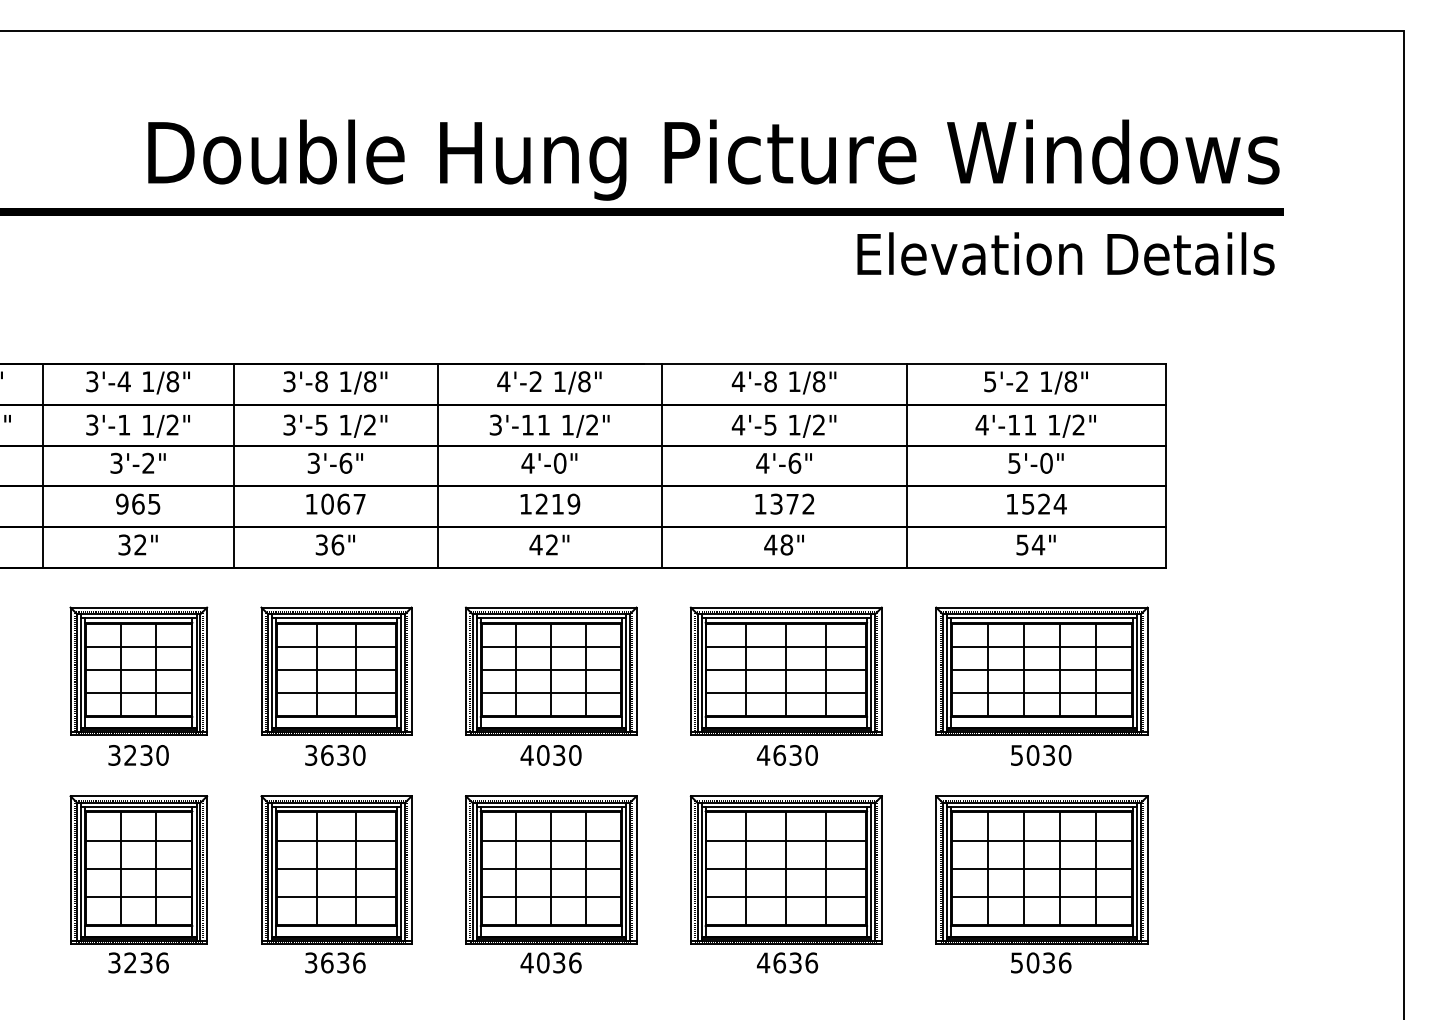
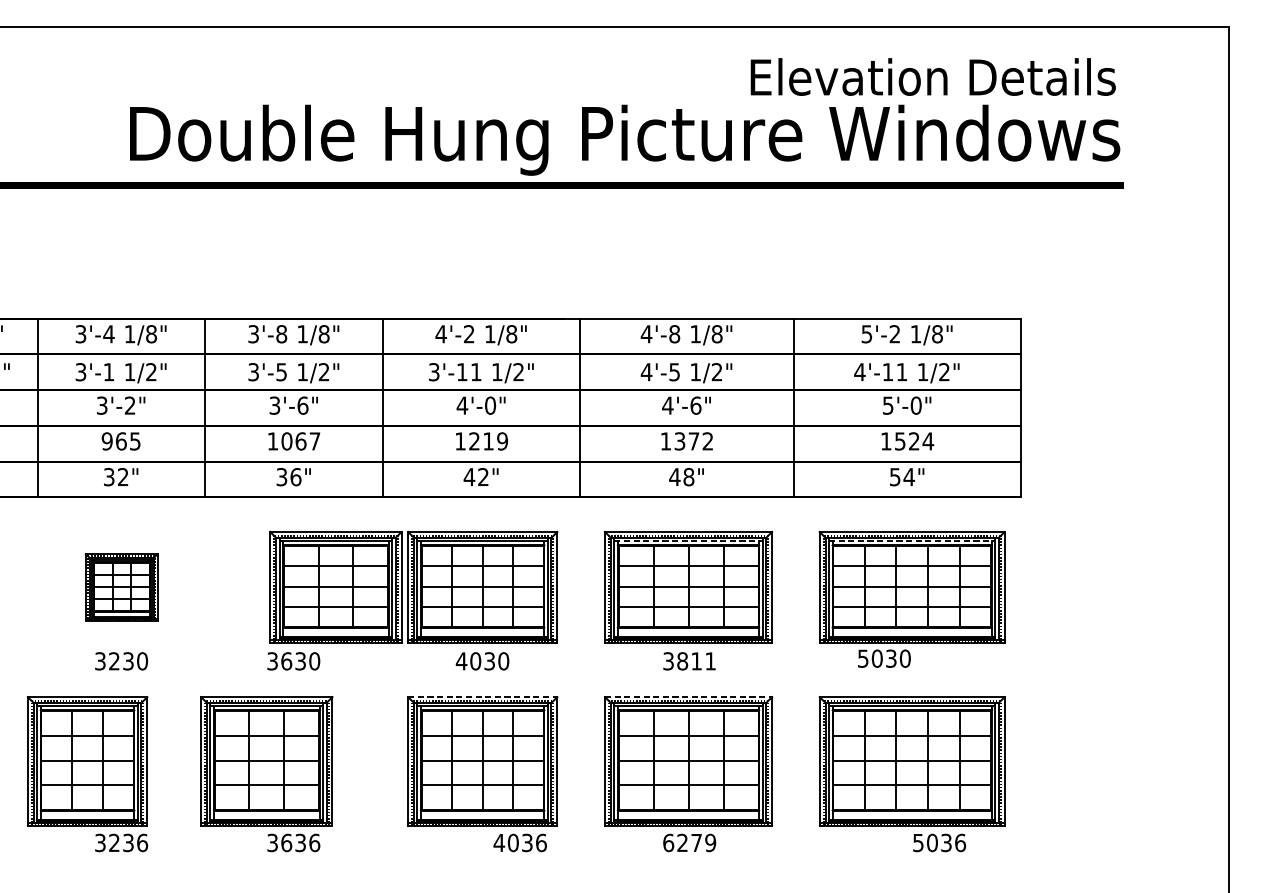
text: (1065, 253) -> (932, 76), moved
line: (786, 618) -> (688, 541), solid -> dashed
line: (1042, 618) -> (912, 541), solid -> dashed
part: (138, 670) -> (121, 586), size x0.6
part: (336, 670) -> (335, 586), moved
text: (786, 755) -> (688, 661), 4630 -> 3811
text: (1041, 755) -> (884, 658), moved
line: (551, 796) -> (482, 697), solid -> dashed
line: (786, 796) -> (688, 697), solid -> dashed
part: (138, 869) -> (87, 761), moved
part: (336, 869) -> (266, 761), moved
text: (550, 962) -> (519, 842), moved
text: (787, 962) -> (689, 842), 4636 -> 6279
text: (1041, 962) -> (939, 842), moved

